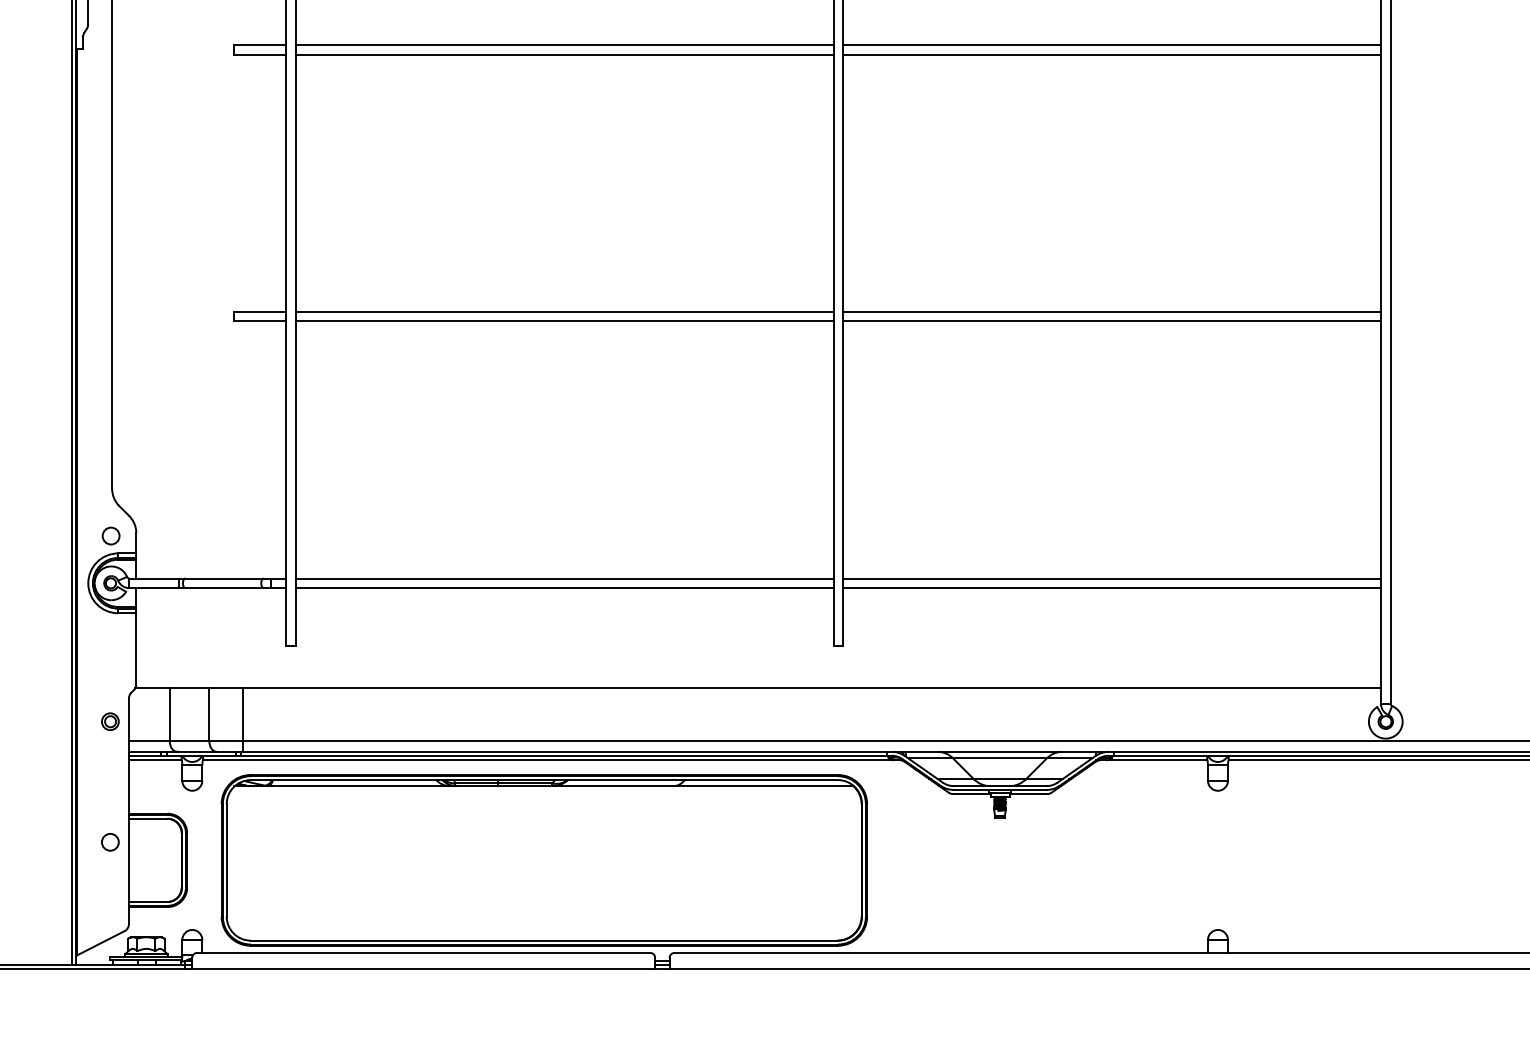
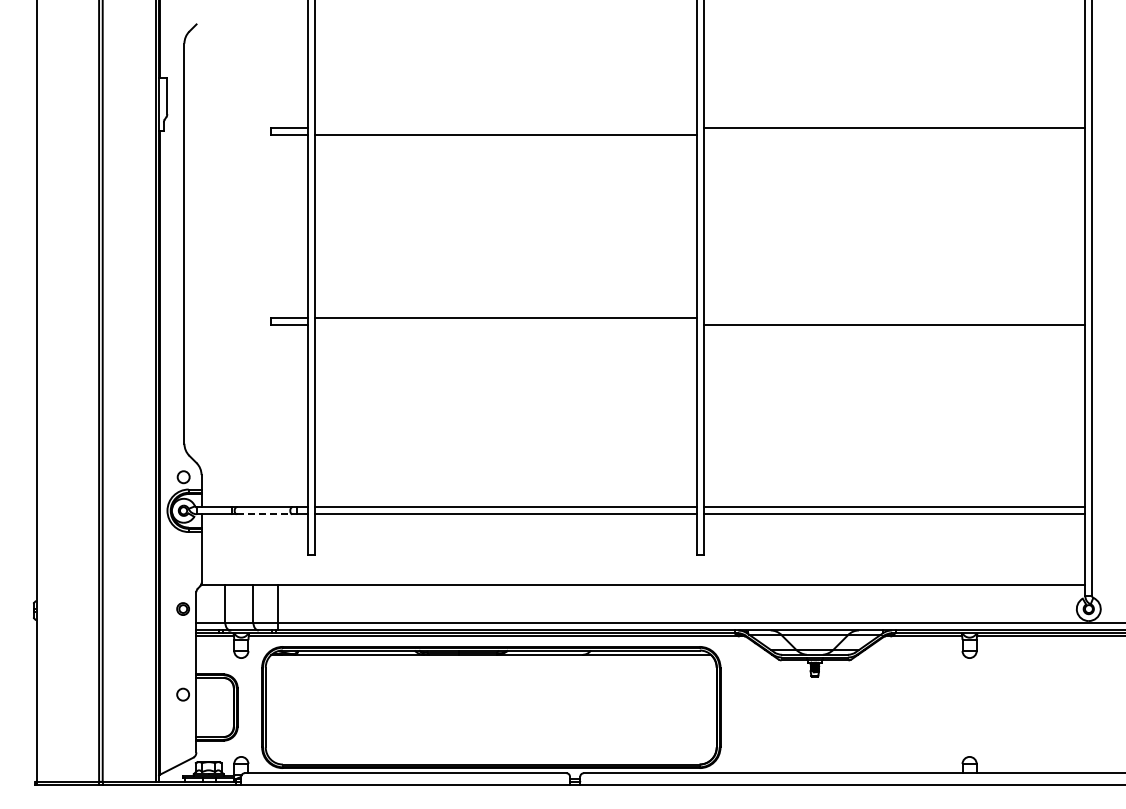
line: (564, 44) -> (505, 128), removed
line: (1112, 54) -> (894, 135), removed
line: (1112, 311) -> (894, 317), removed
line: (564, 320) -> (505, 324), removed
line: (224, 588) -> (264, 514), solid -> dashed

